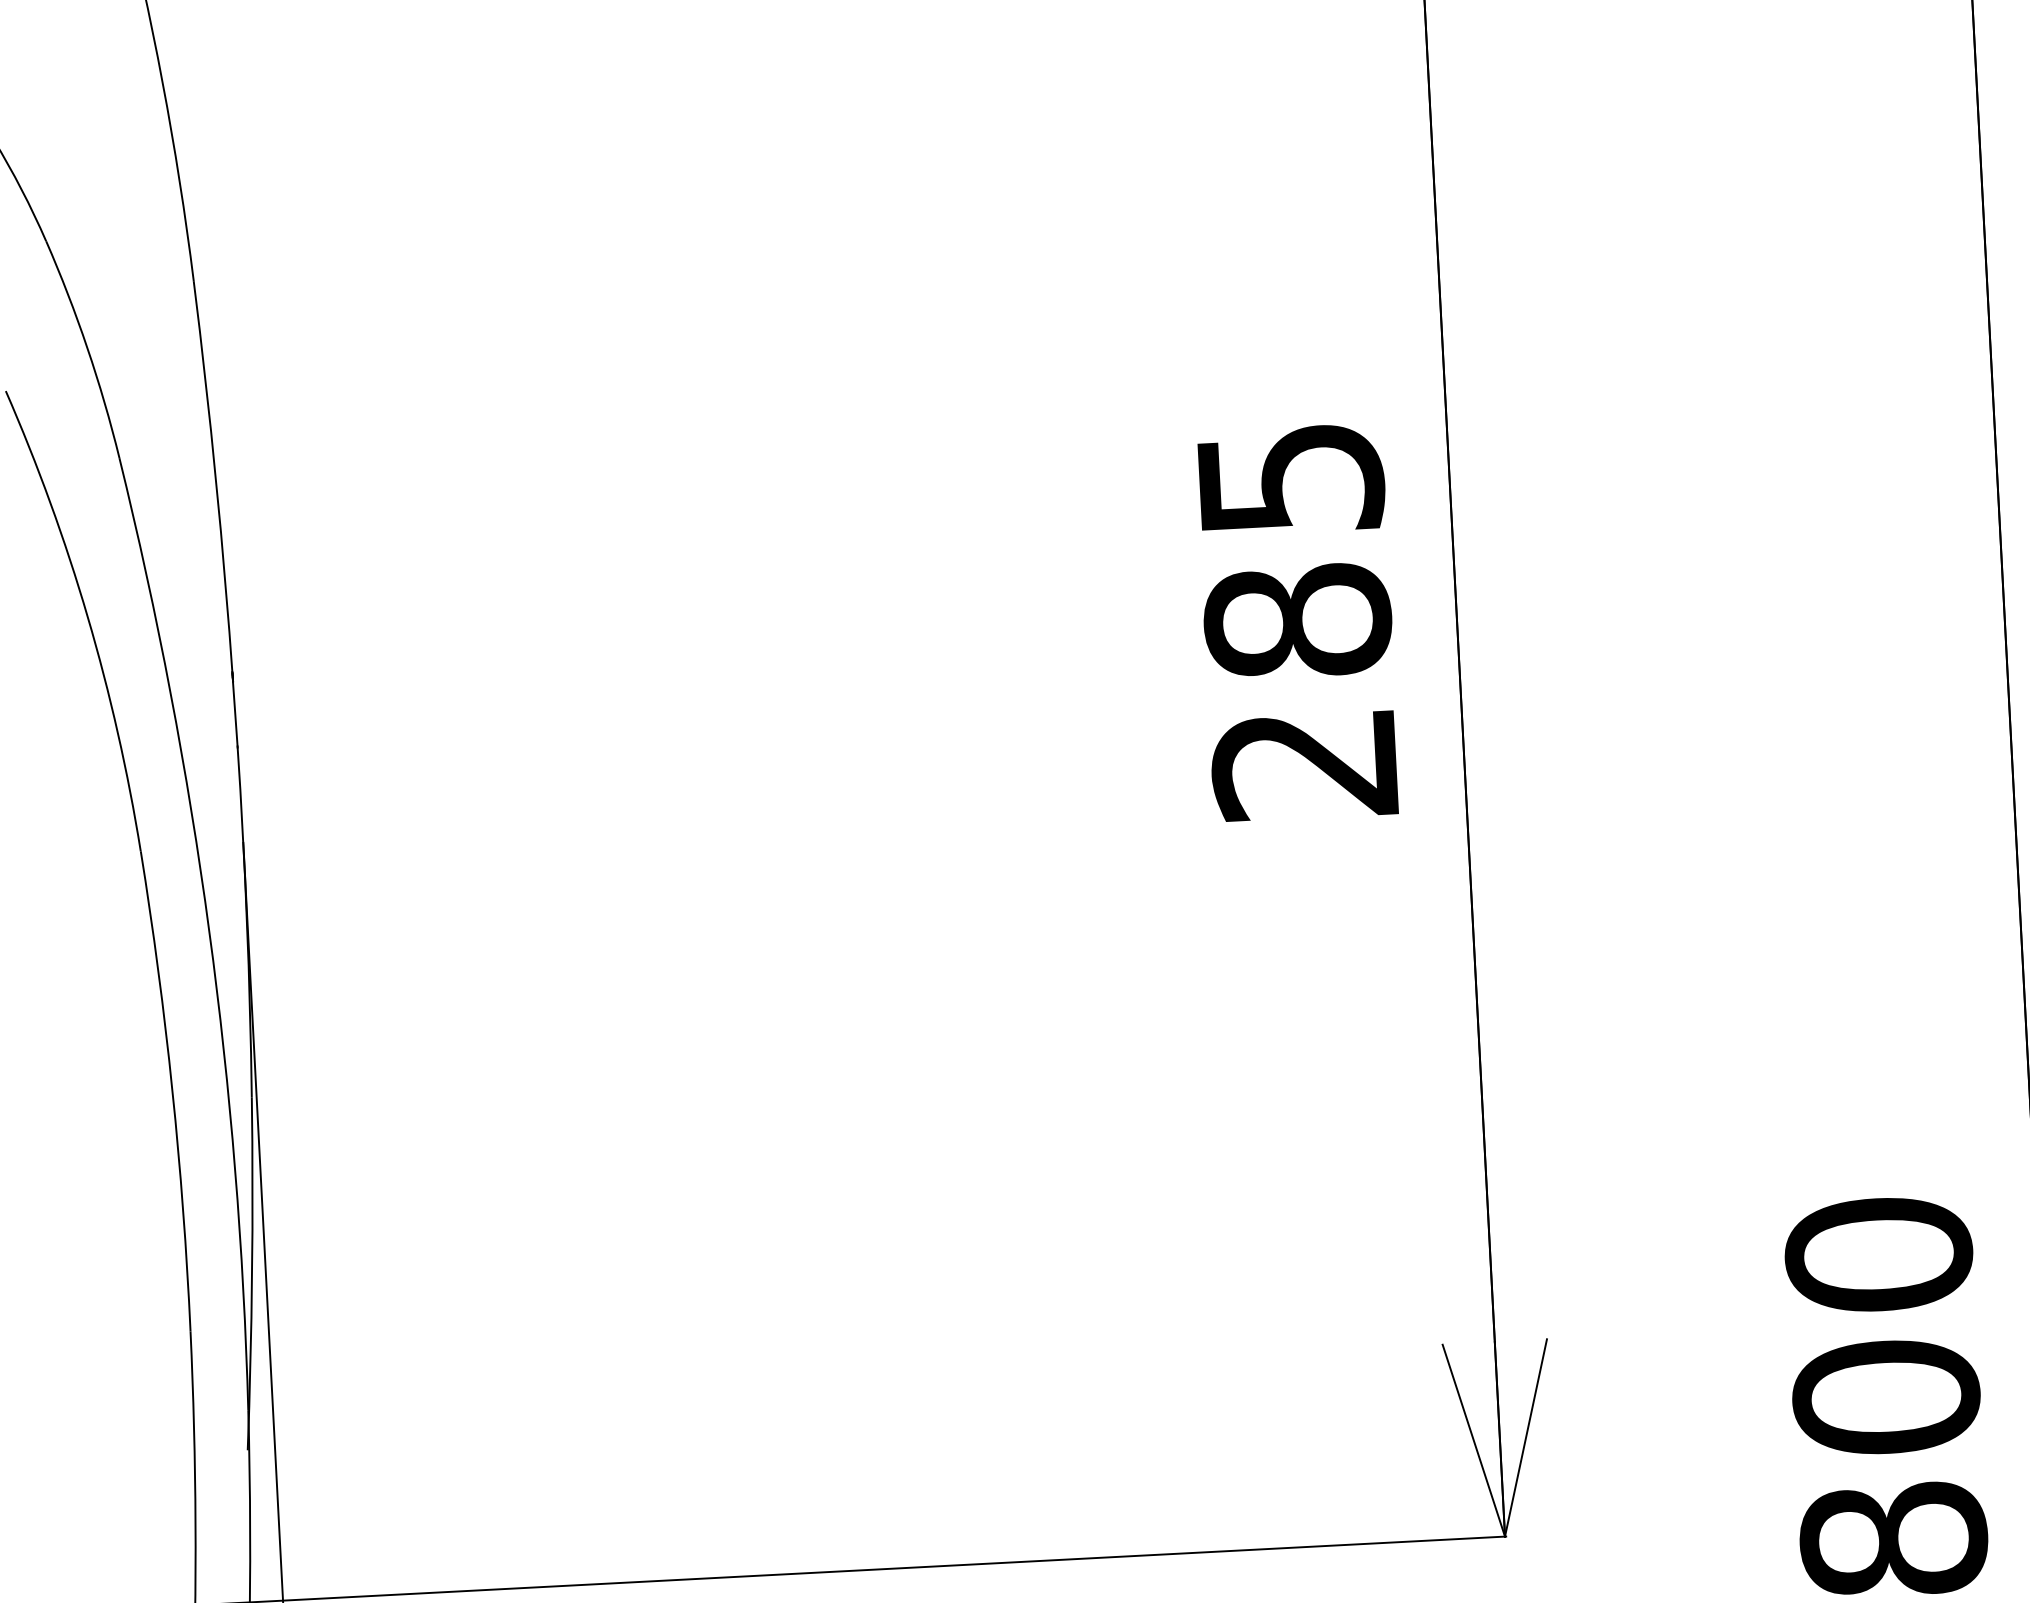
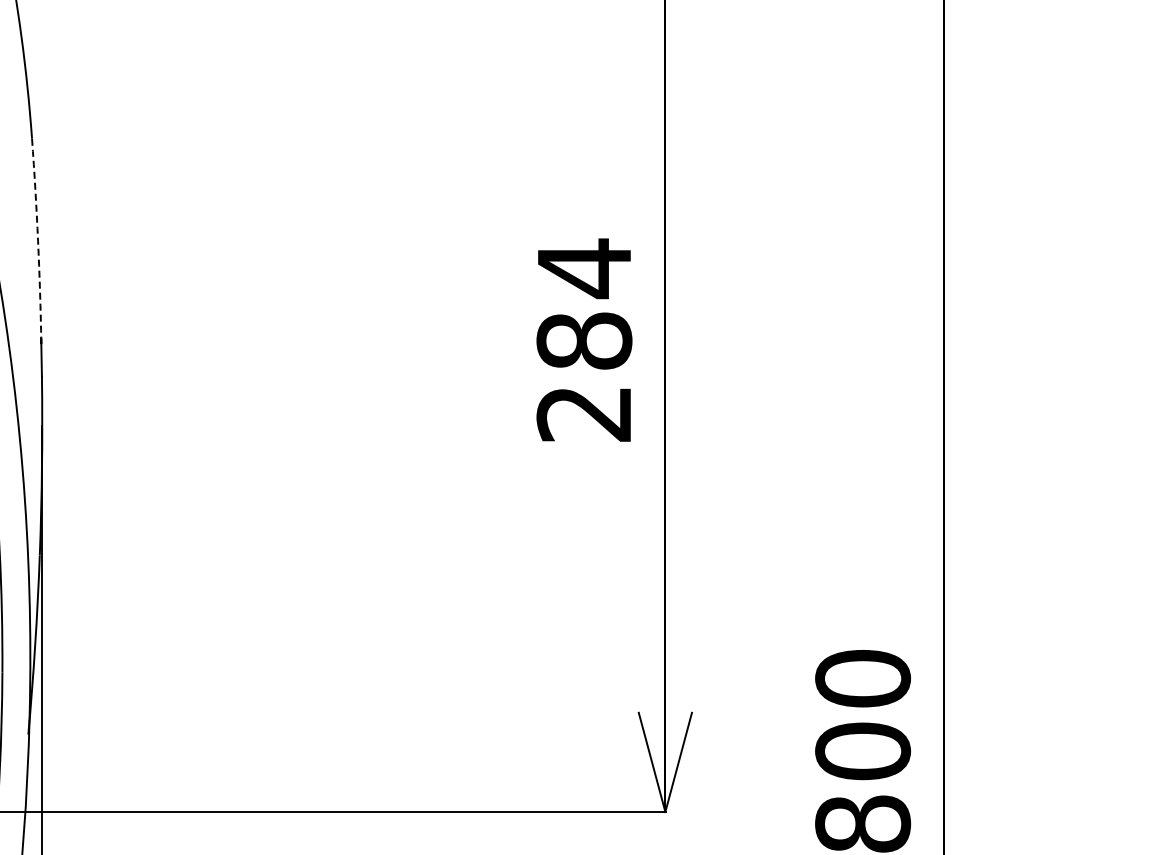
text: (1292, 478) -> (585, 268), 285 -> 284
arc: (216, 482) -> (38, 241), solid -> dashed

